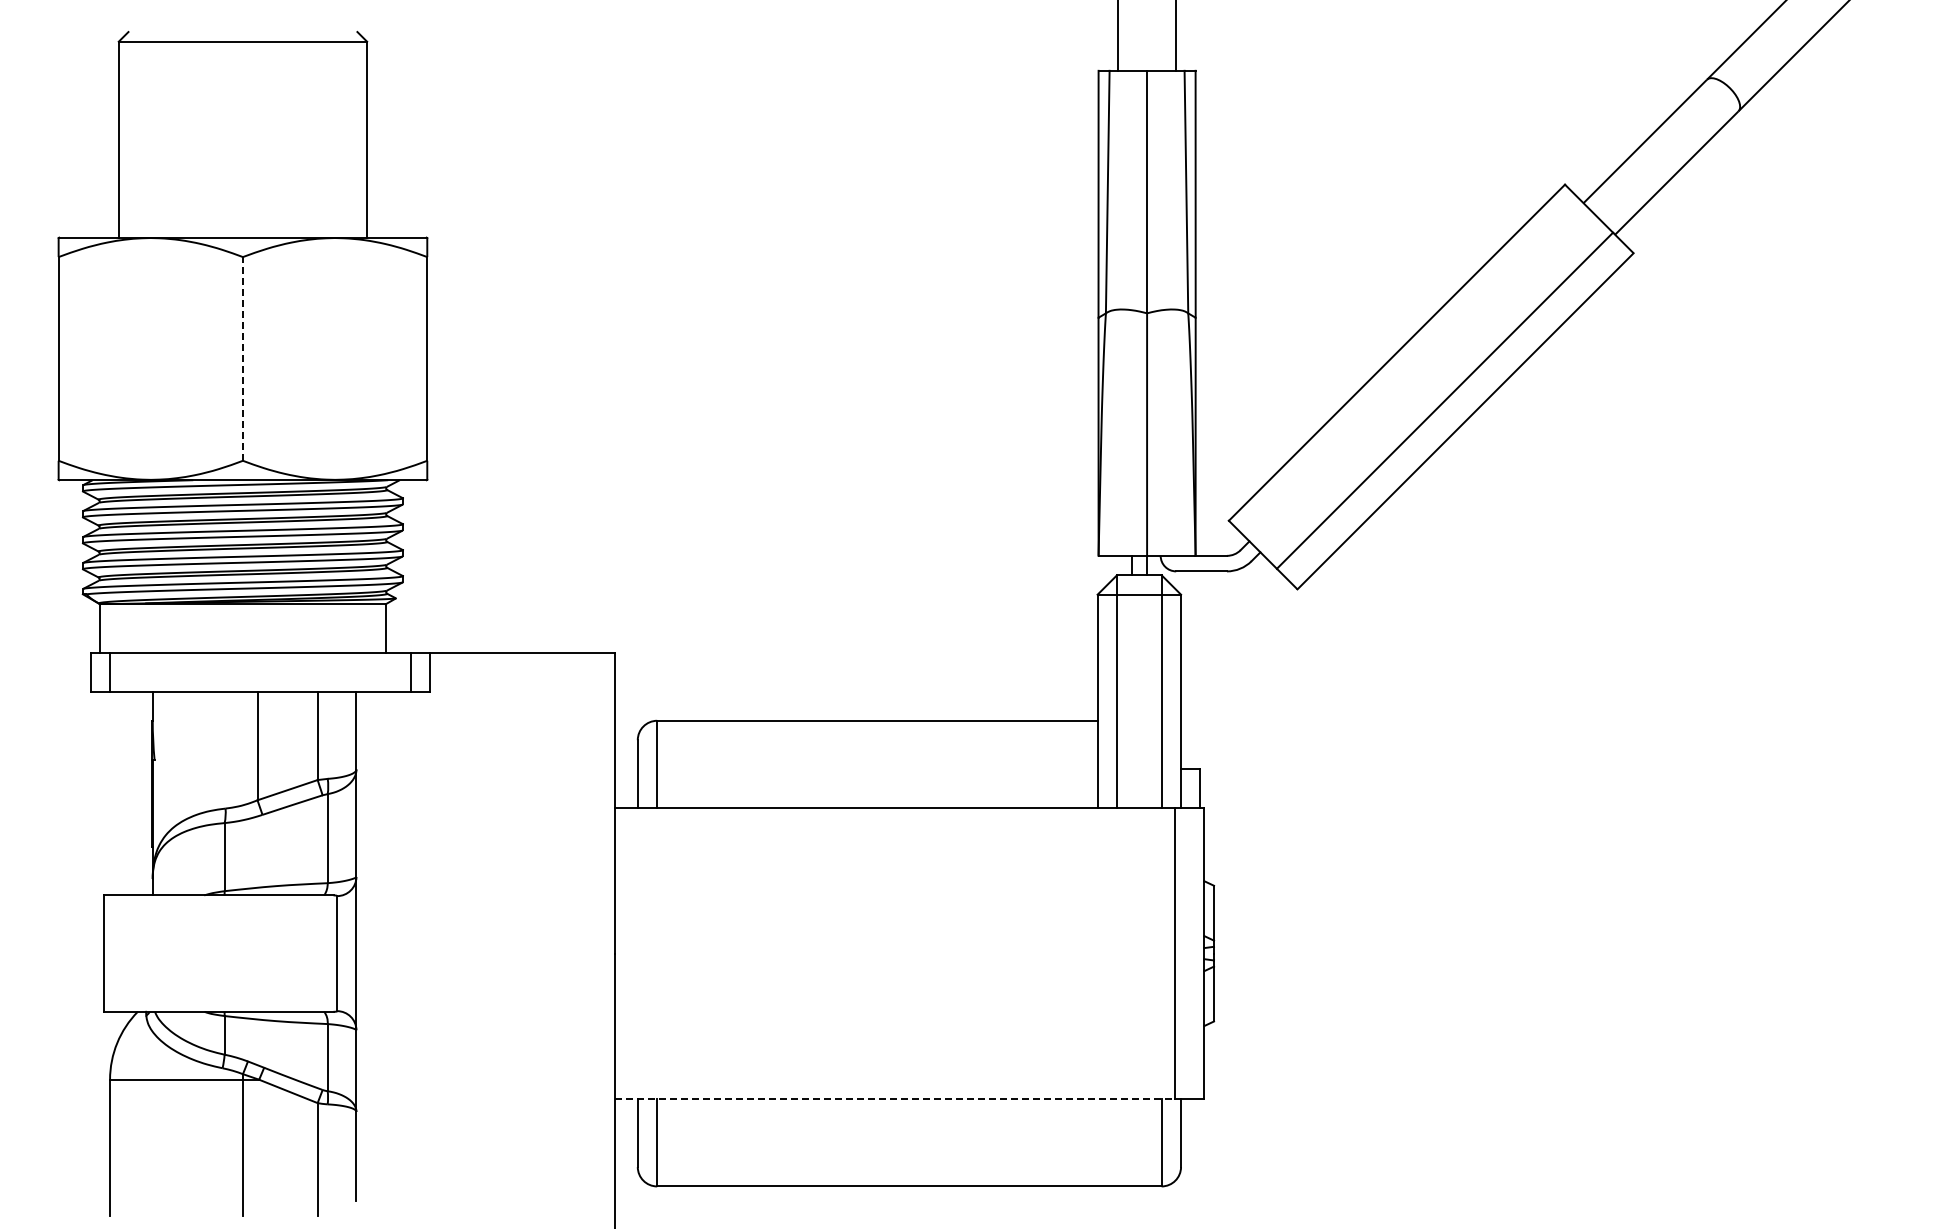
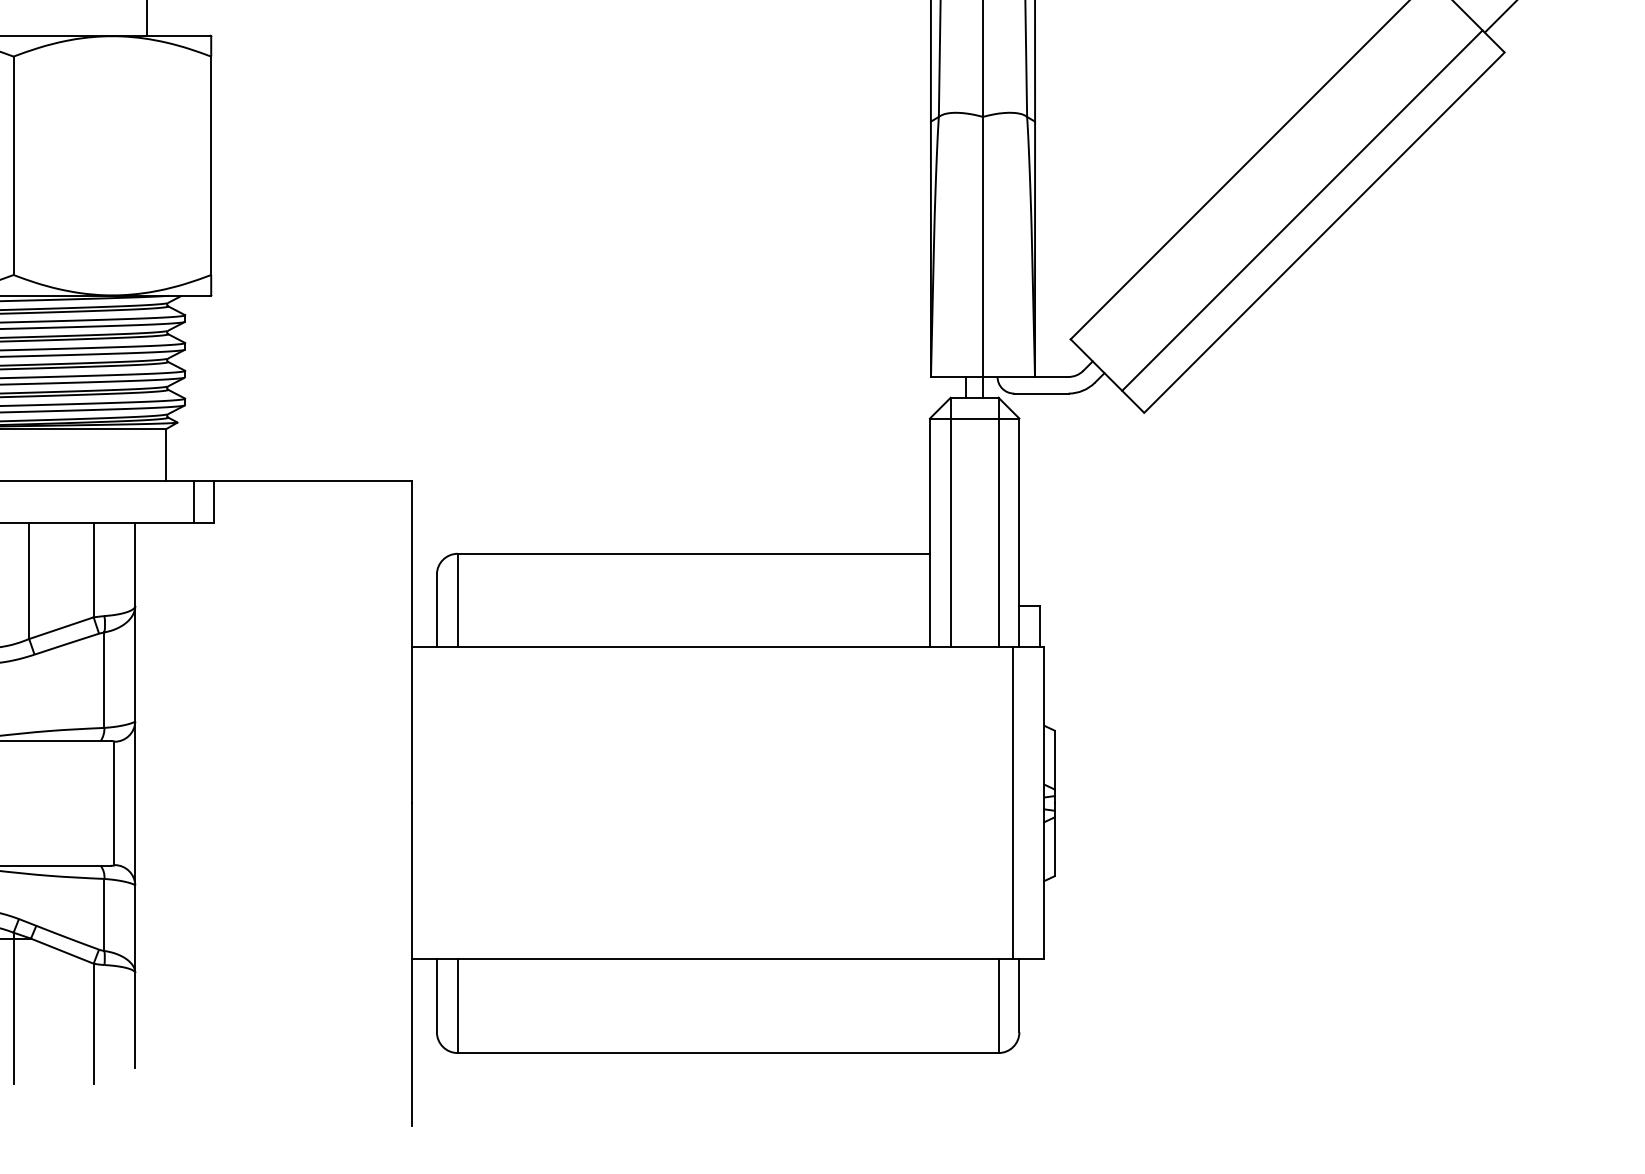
line: (242, 358) -> (13, 165), dashed -> solid
line: (895, 1099) -> (713, 959), dashed -> solid

